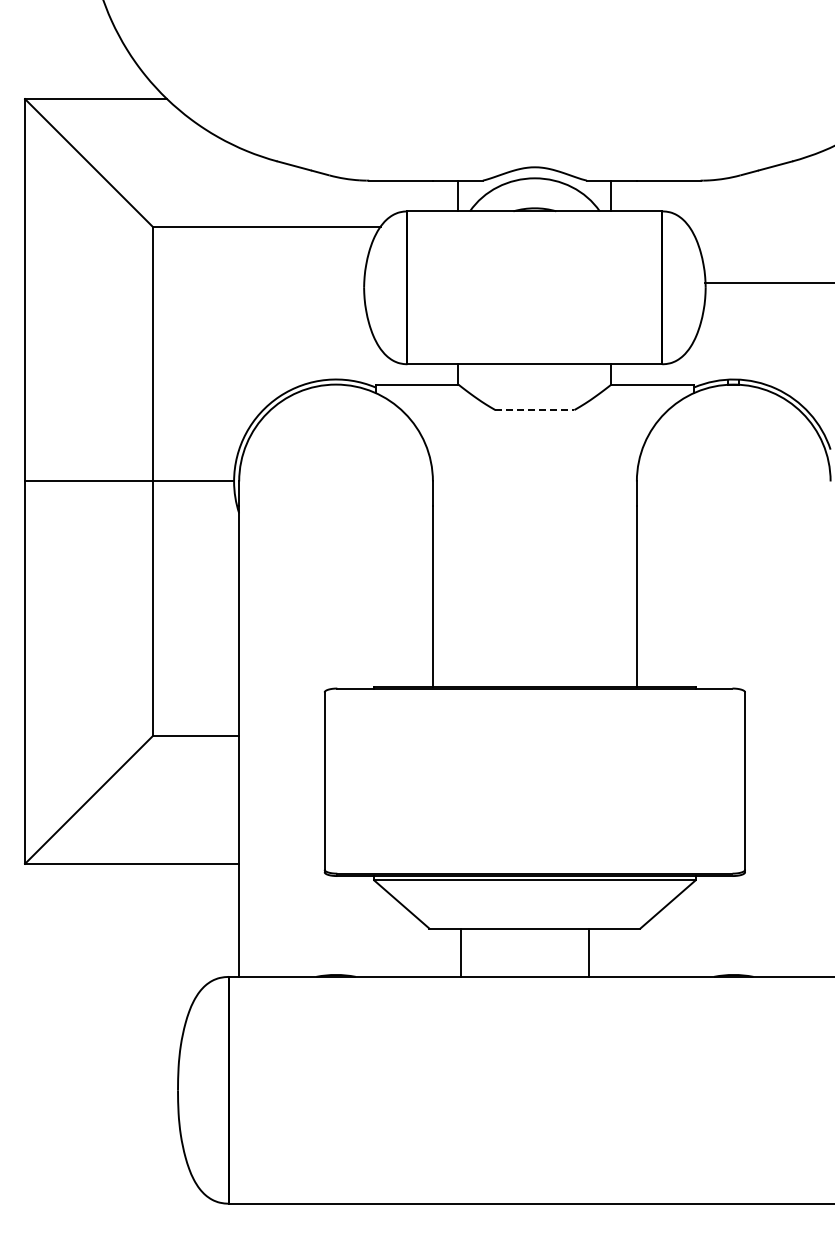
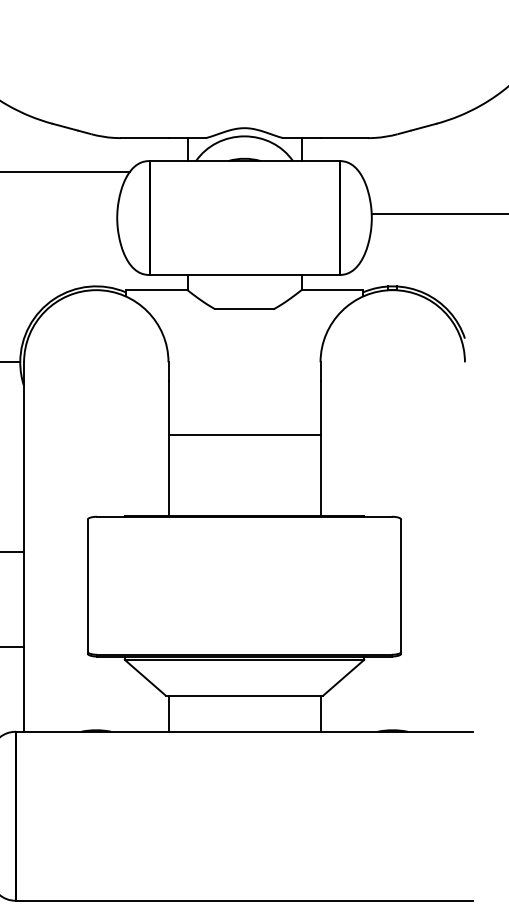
line: (535, 410) -> (244, 309), dashed -> solid
line: (534, 578) -> (244, 434), added
line: (460, 952) -> (168, 713), moved
line: (588, 952) -> (320, 713), moved

